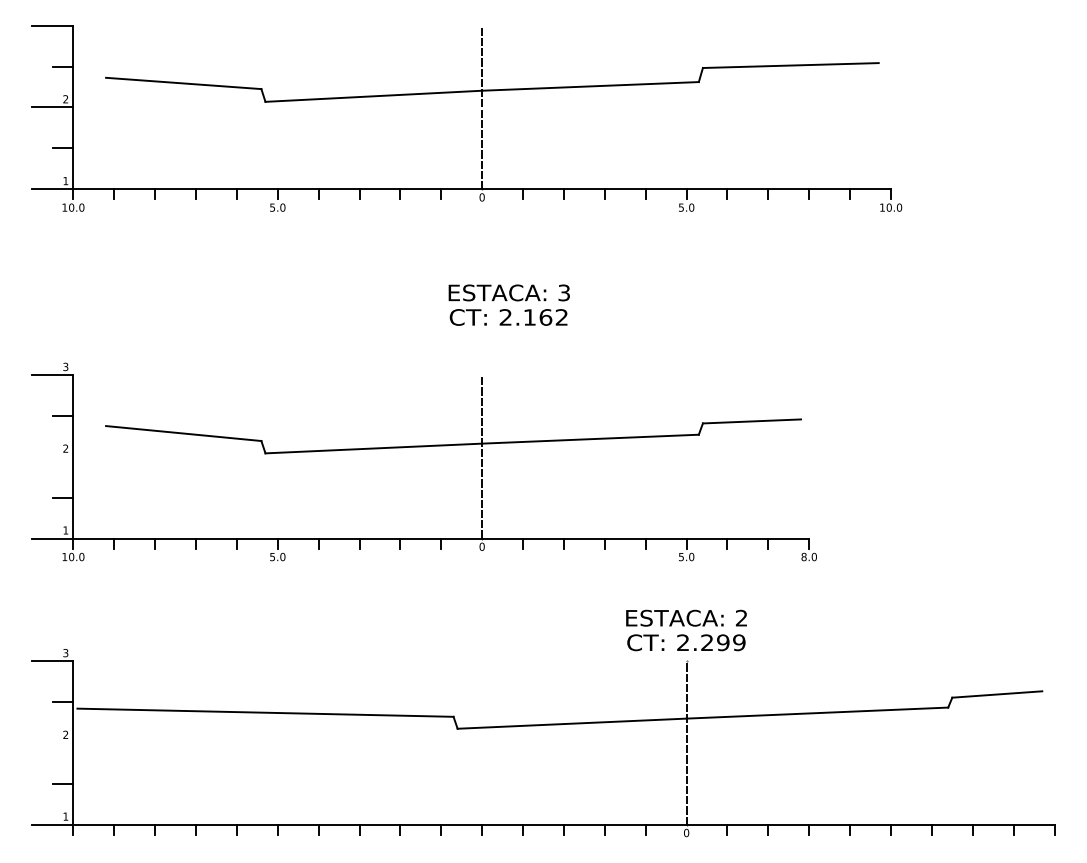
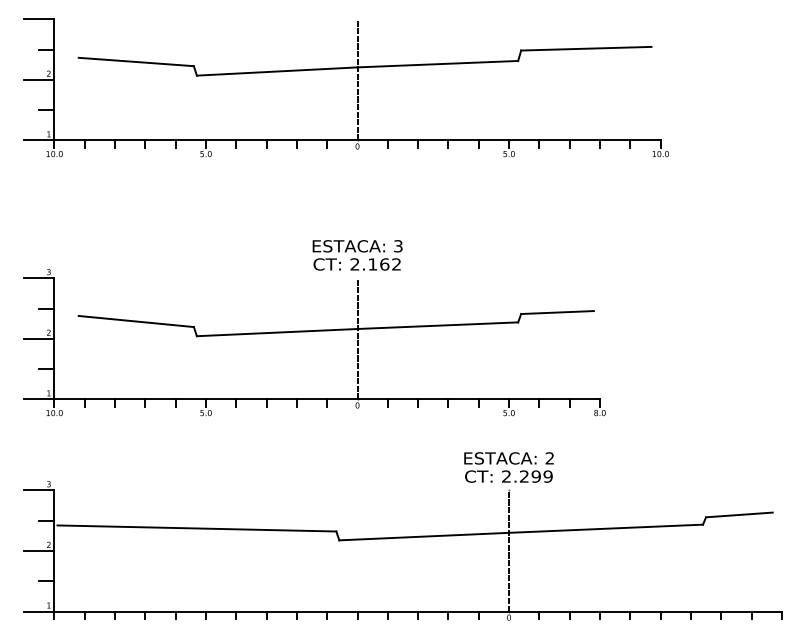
text: (509, 305) -> (357, 255), moved
line: (53, 456) -> (39, 338), added
line: (53, 742) -> (39, 550), added

